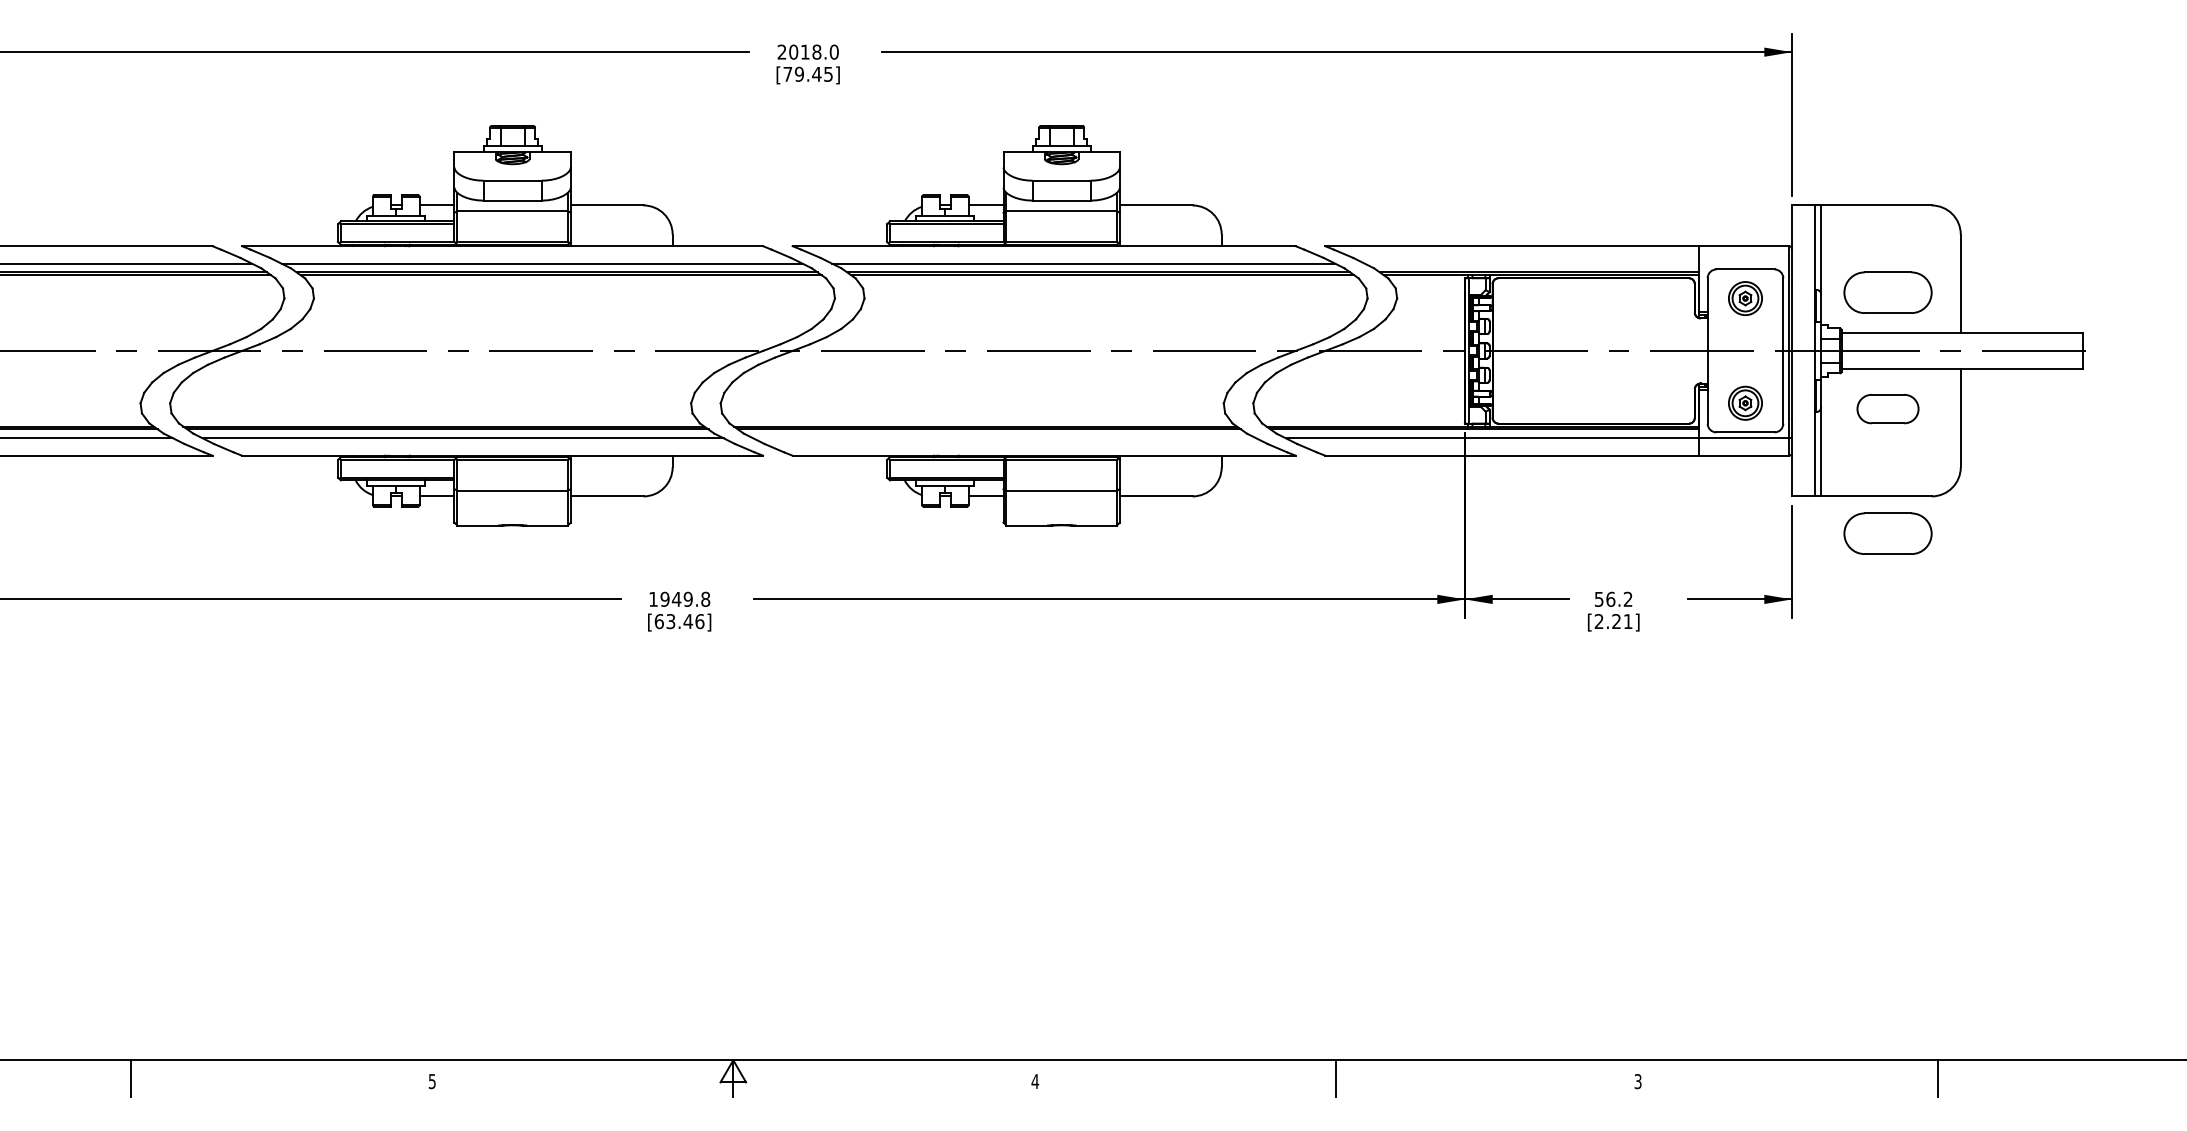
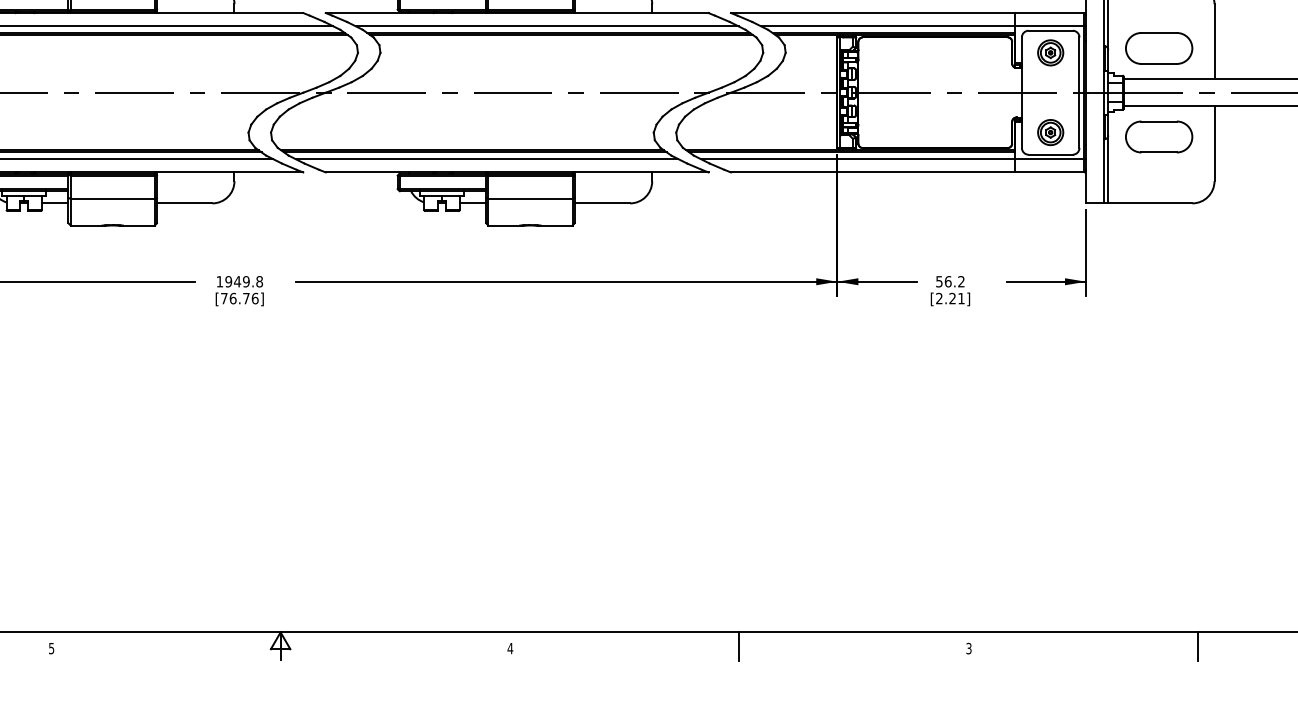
line: (1578, 263) -> (923, 26), added
part: (1887, 408) -> (1158, 136), size x1.43
line: (1004, 438) -> (486, 159), added
part: (1887, 533) -> (1158, 231), removed
text: (673, 621) -> (235, 298), [63.46] -> [76.76]

